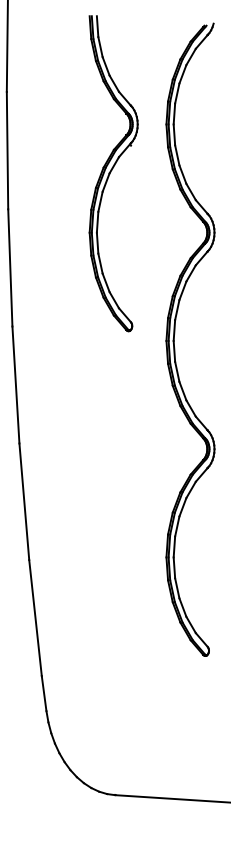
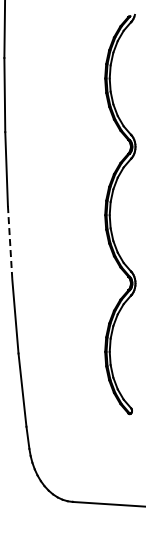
part: (113, 173) -> (71, 109), removed
line: (16, 385) -> (10, 243), solid -> dashed

